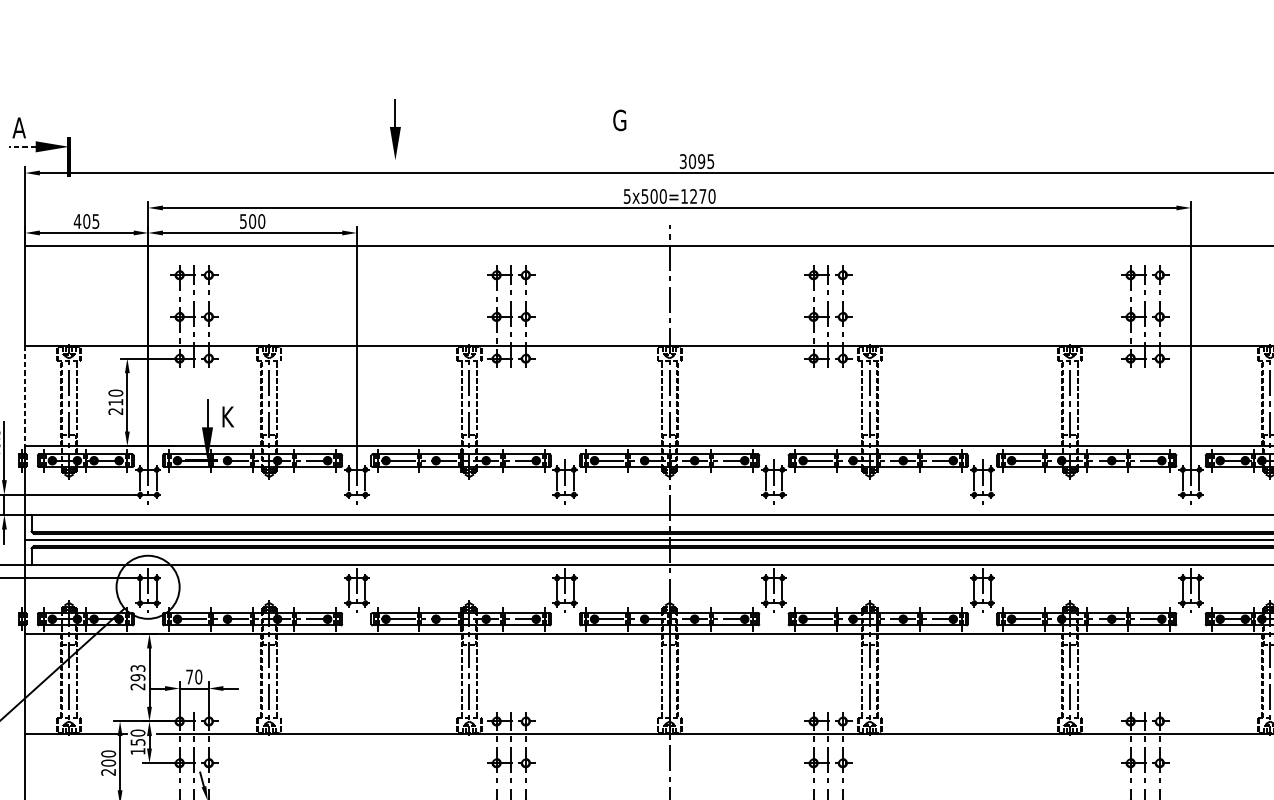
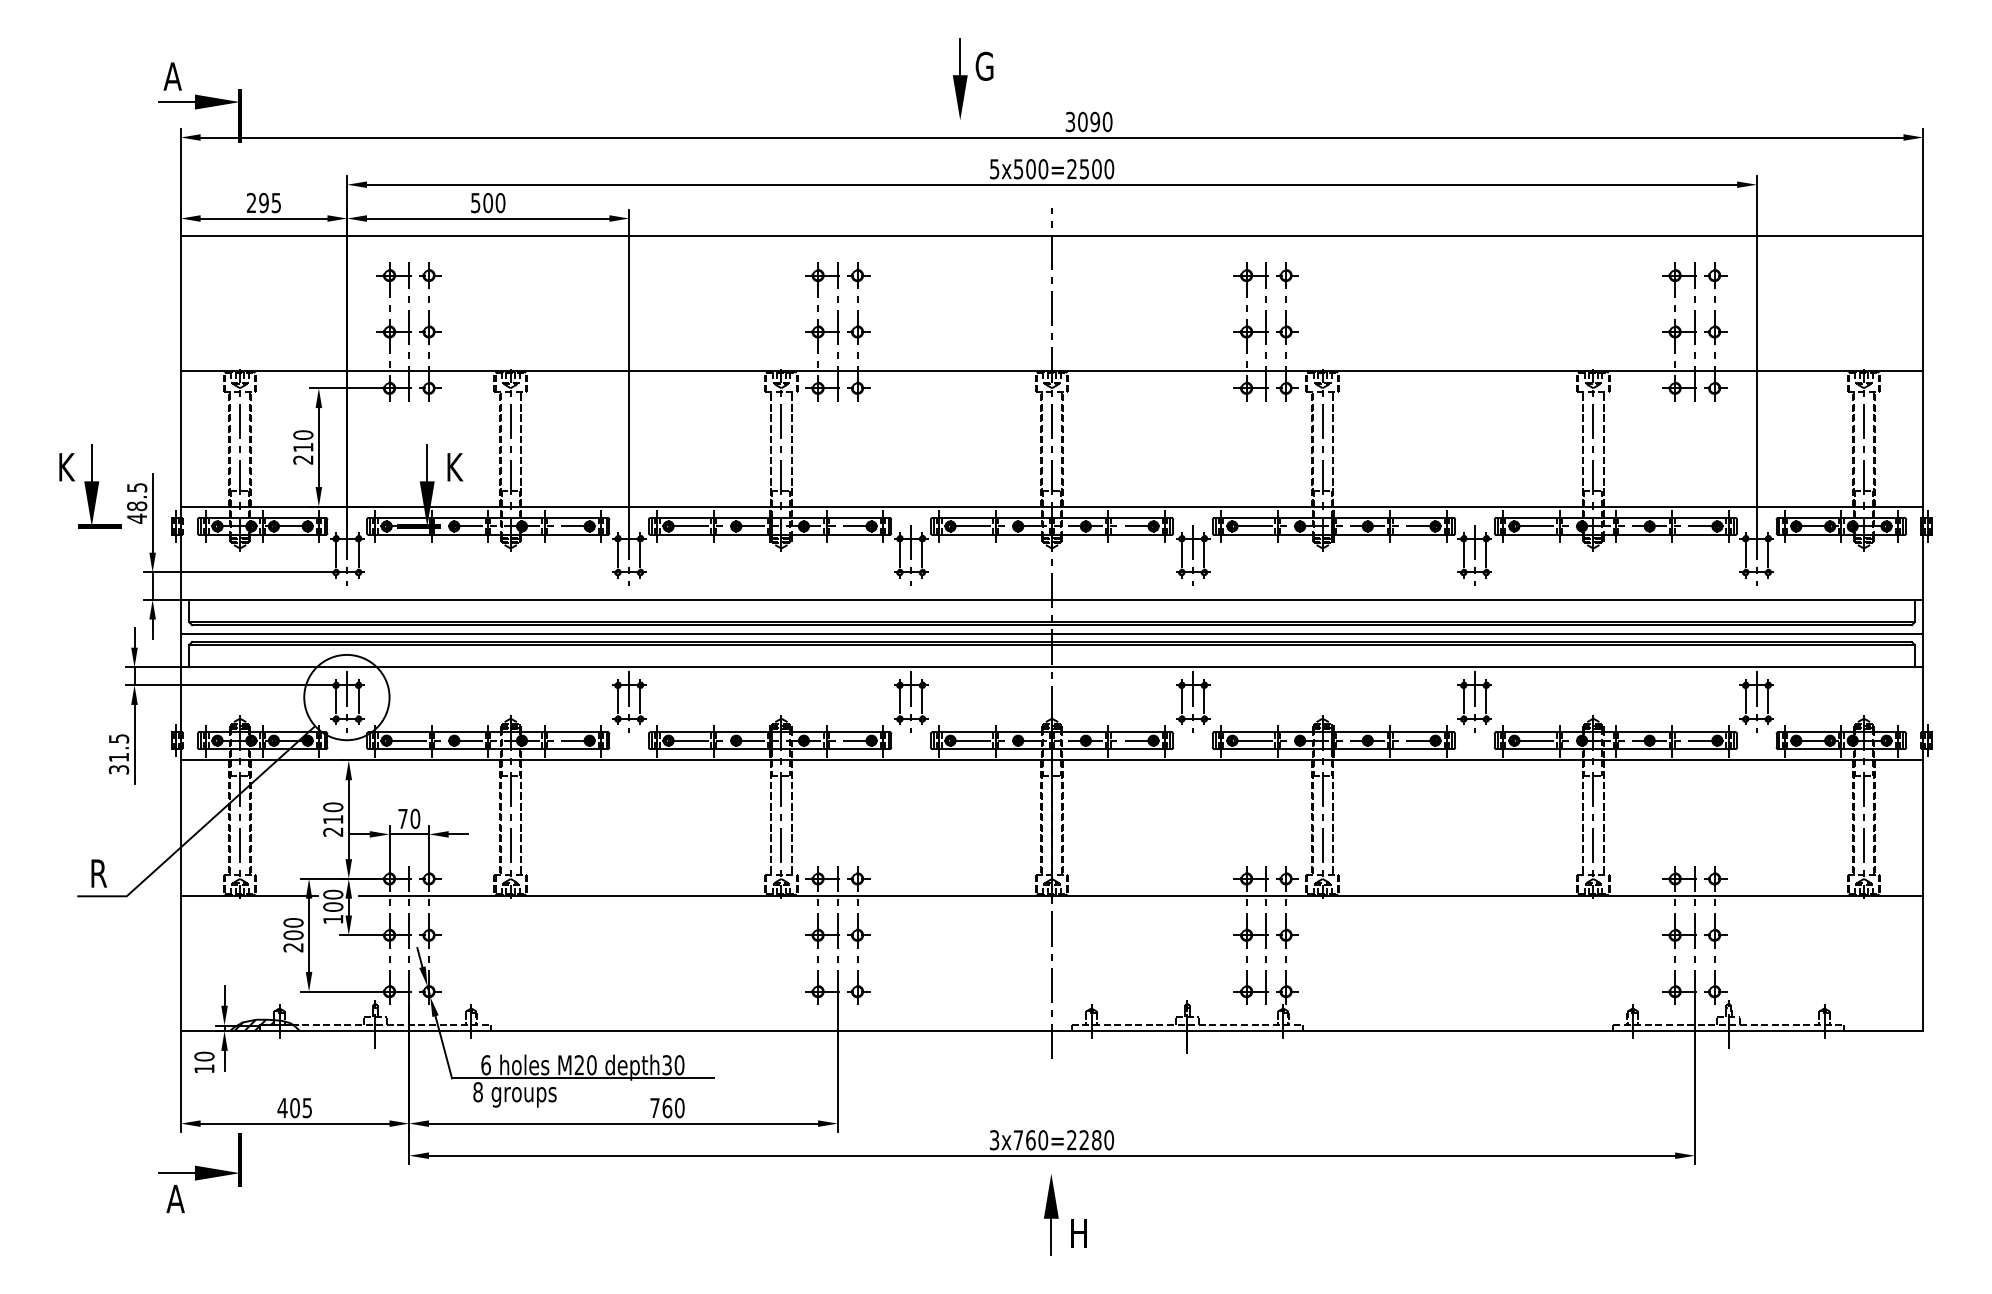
part: (394, 129) -> (959, 78), moved
line: (22, 147) -> (176, 102), dashed -> solid
text: (710, 161) -> (1107, 121), 3095 -> 3090
text: (693, 196) -> (1084, 169), 5x500=1270 -> 5x500=2500
text: (81, 221) -> (257, 202), 405 -> 295
line: (25, 396) -> (180, 439), dashed -> solid
text: (138, 673) -> (333, 813), 293 -> 210
text: (138, 741) -> (333, 906), 150 -> 100

